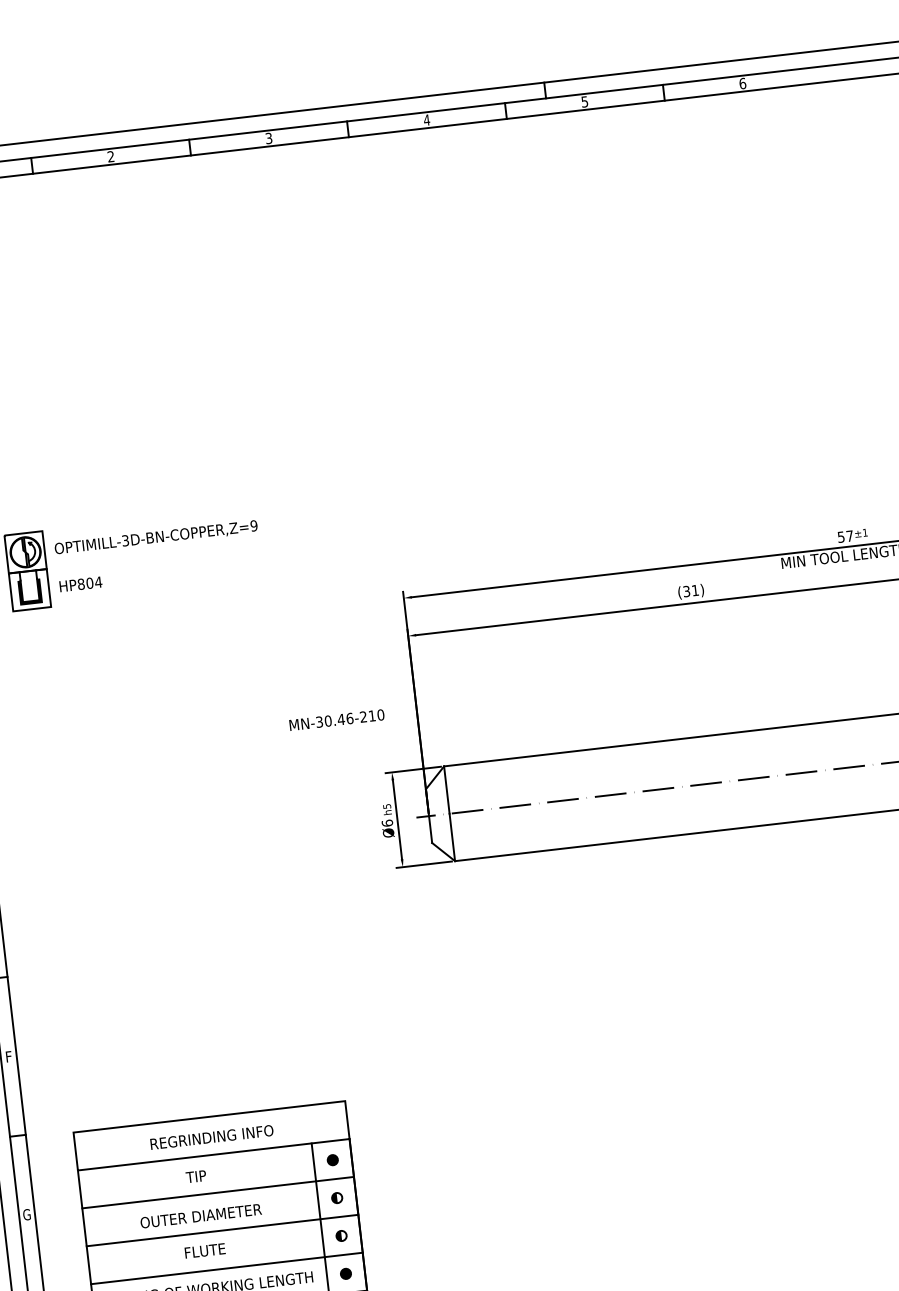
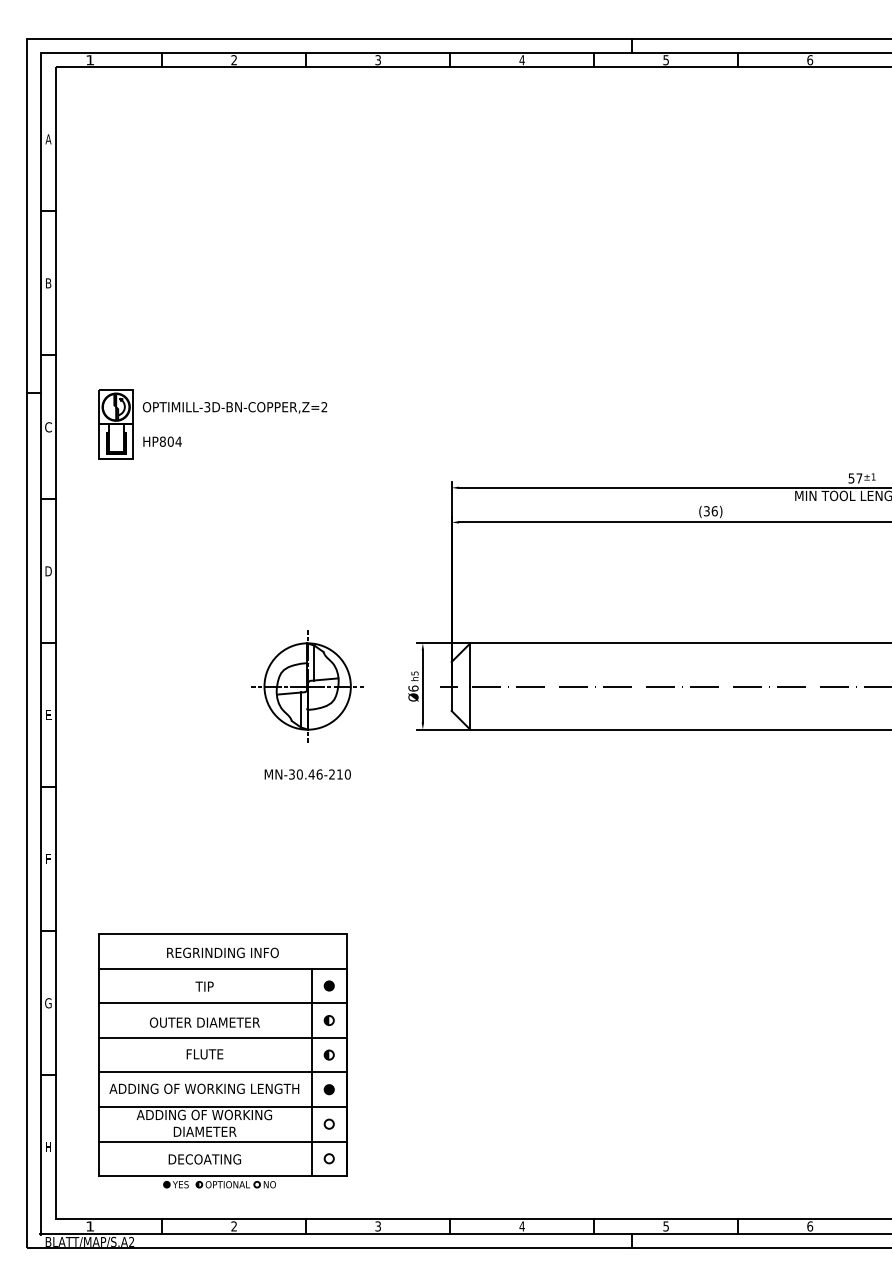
text: (254, 526) -> (324, 407), OPTIMILL-3D-BN-COPPER,Z=9 -> OPTIMILL-3D-BN-COPPER,Z=2
text: (695, 590) -> (714, 511), (31) -> (36)
text: (336, 720) -> (307, 774), moved
part: (270, 834) -> (307, 686), added

